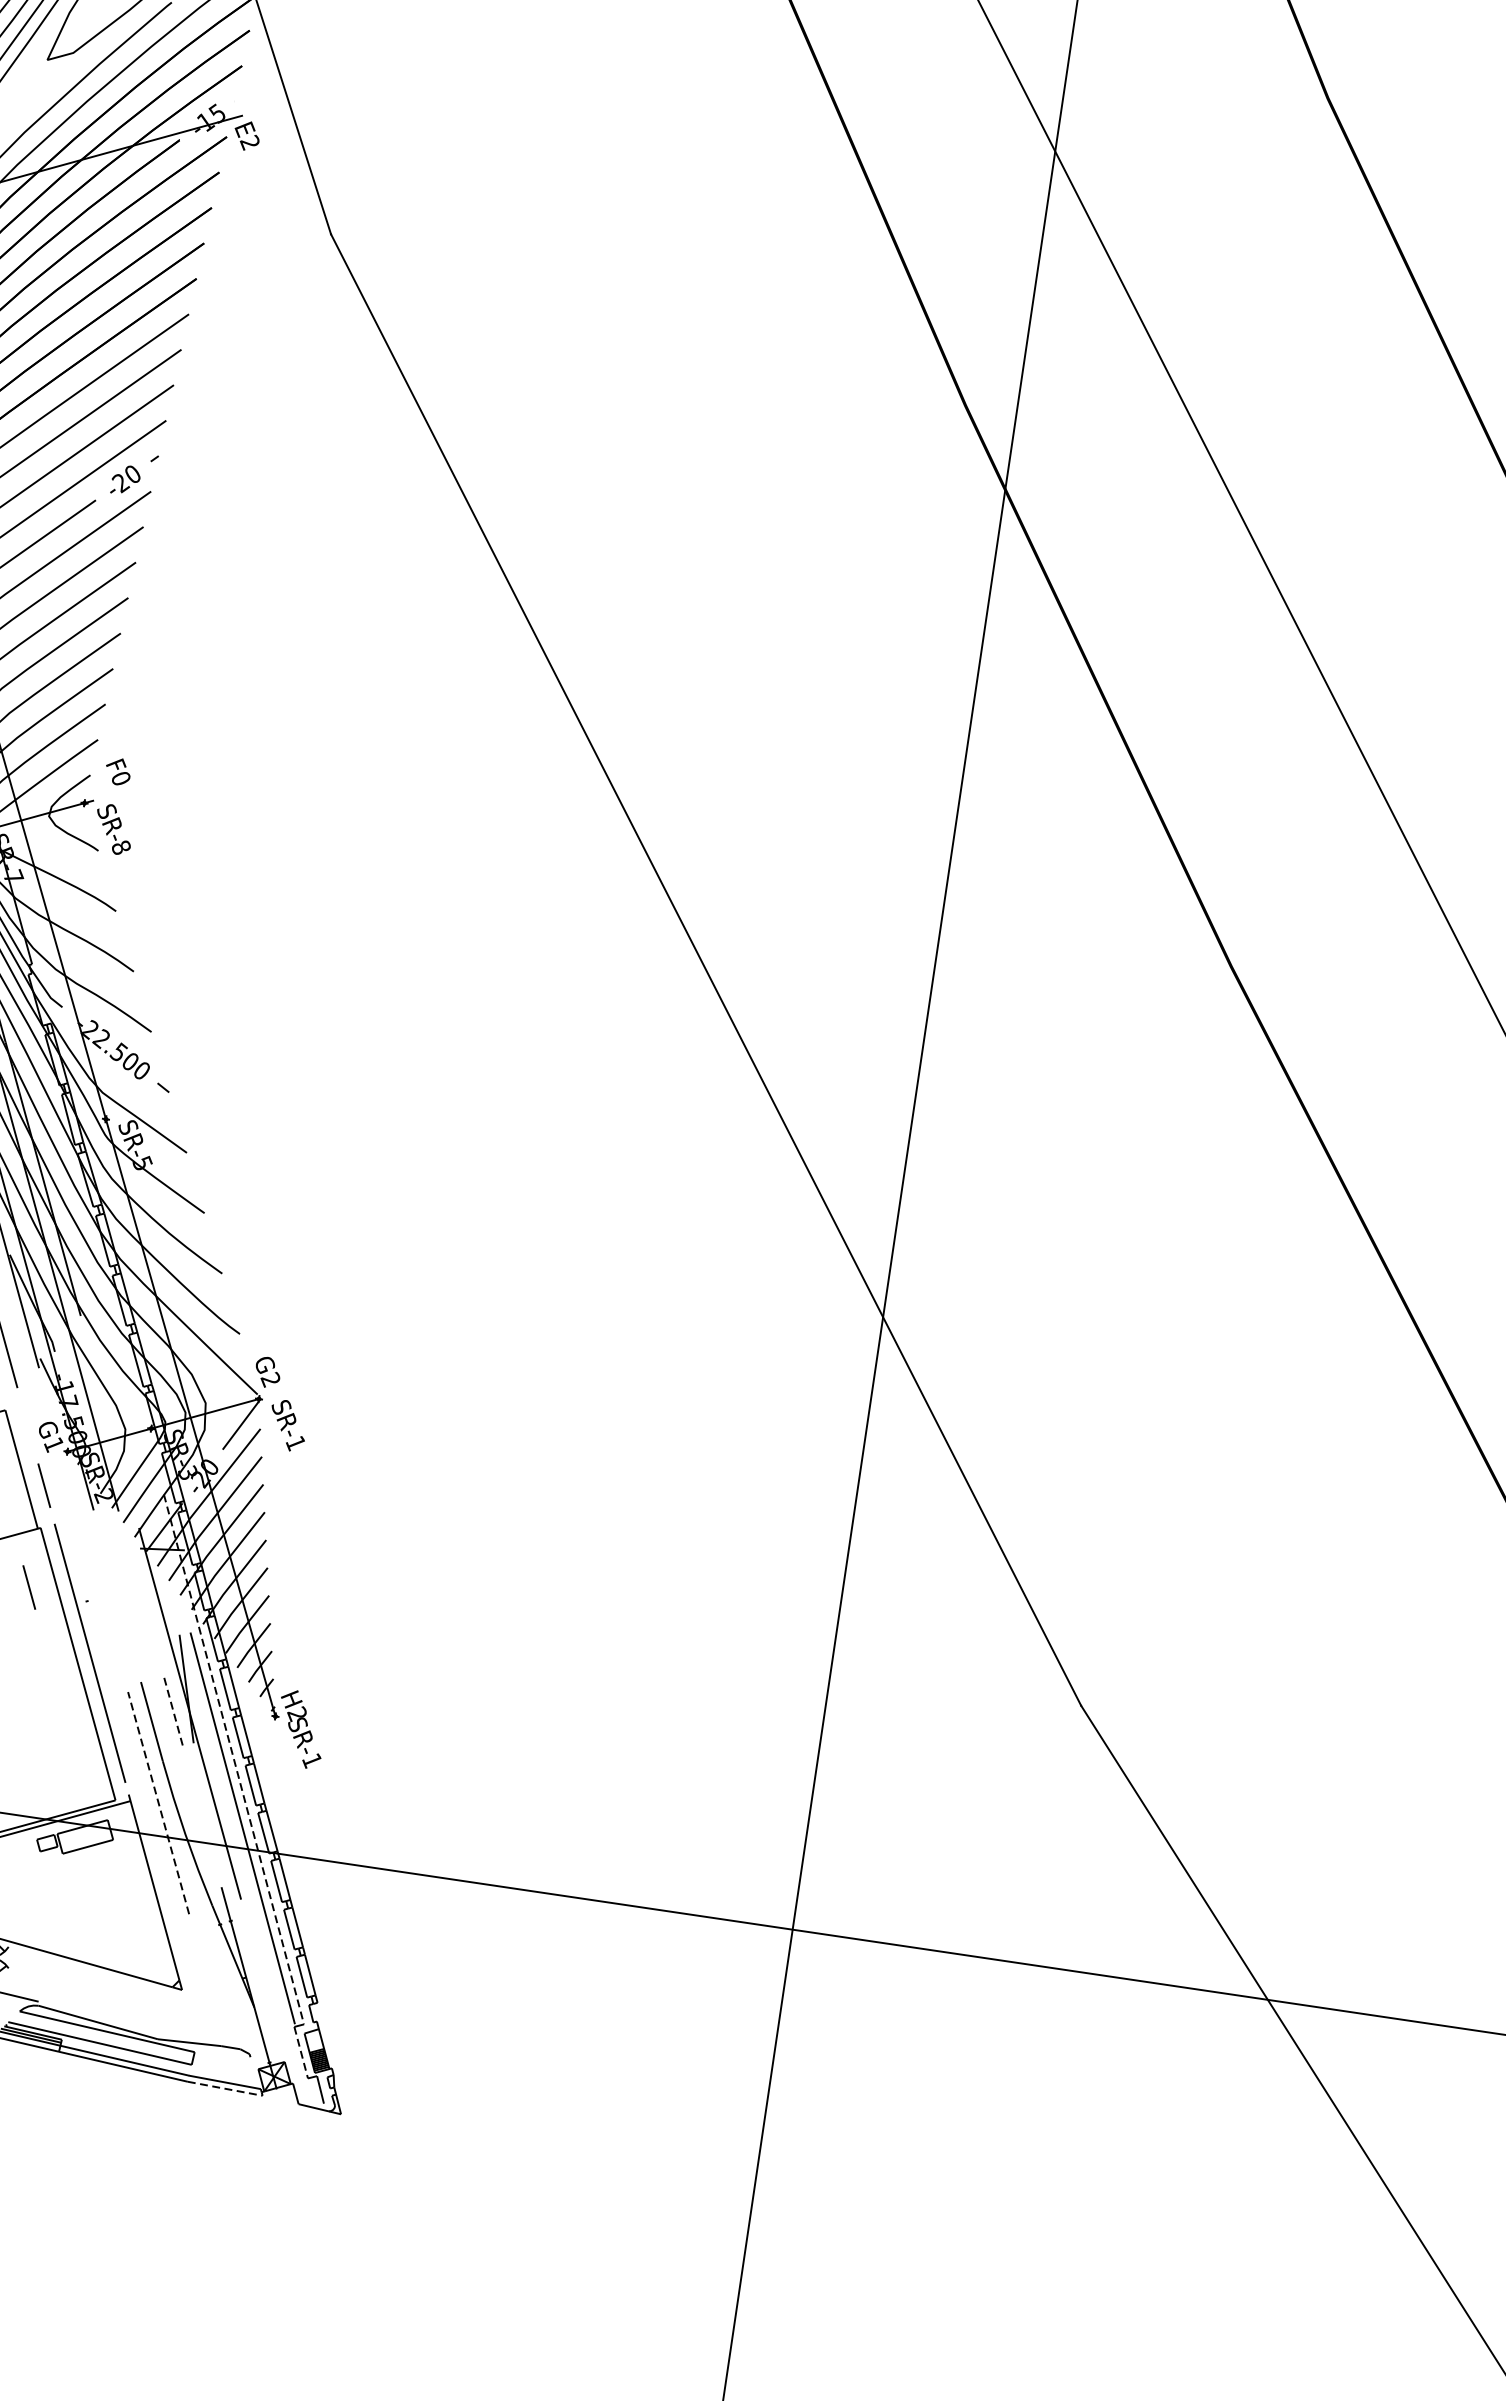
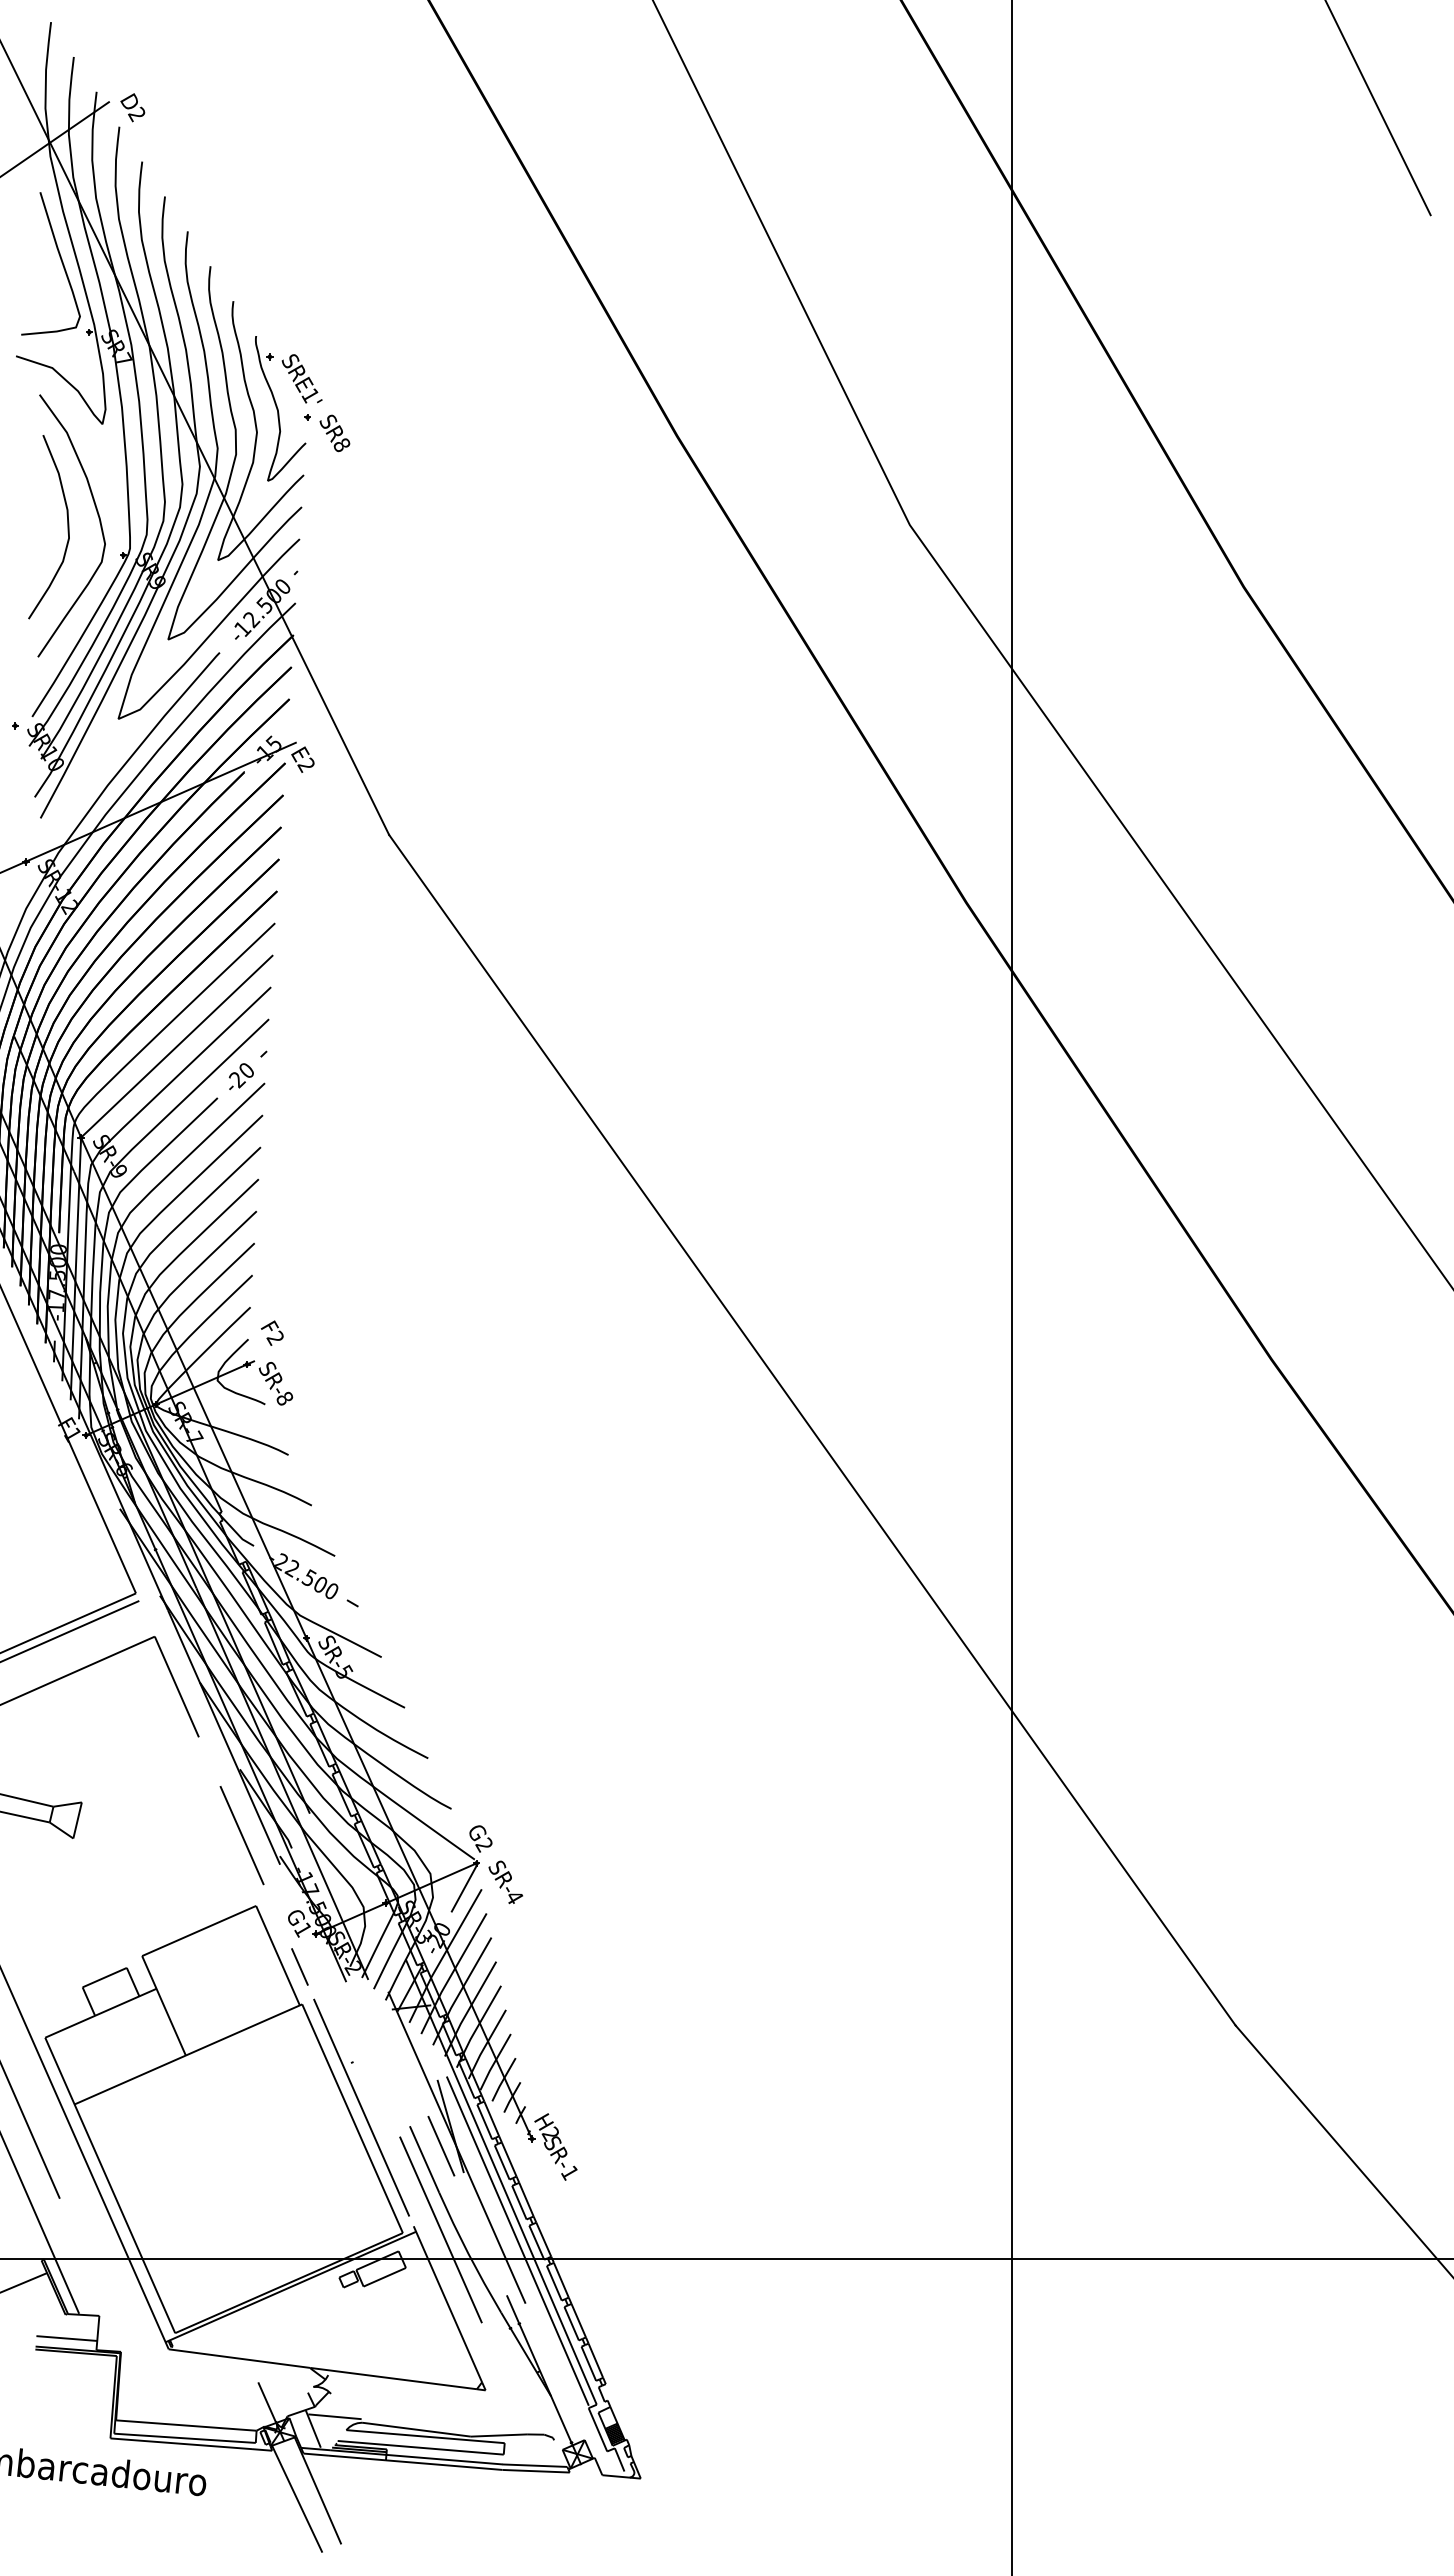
text: (119, 777) -> (274, 1337), F0 -> F2
text: (295, 1443) -> (514, 1897), SR-1 -> SR-4
line: (28, 1586) -> (299, 2057), removed
line: (173, 1709) -> (441, 2146), dashed -> solid
line: (234, 1760) -> (501, 2182), dashed -> solid
line: (158, 1802) -> (440, 2229), dashed -> solid
line: (300, 2052) -> (597, 2429), dashed -> solid
line: (225, 2089) -> (536, 2471), dashed -> solid

